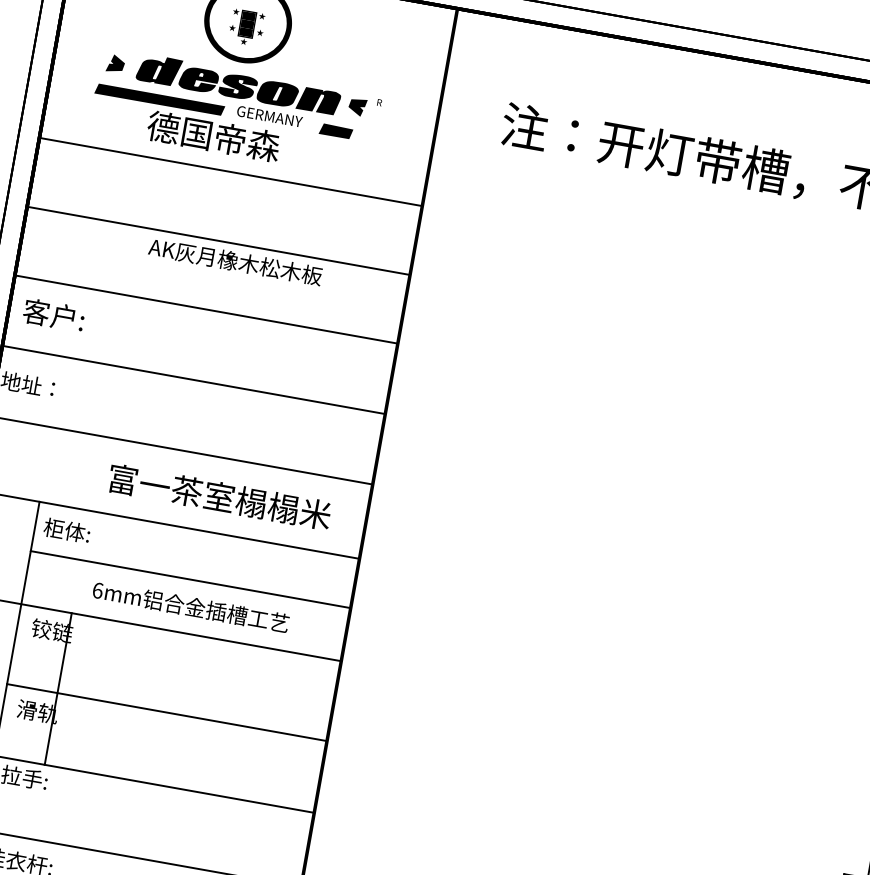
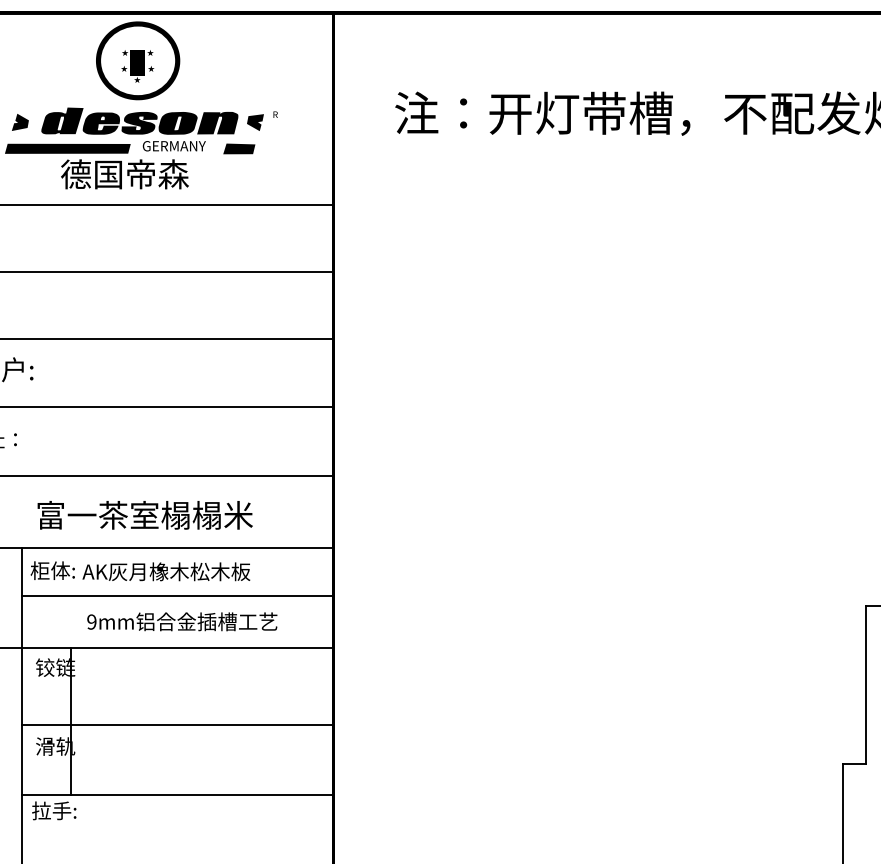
text: (235, 261) -> (166, 571), moved
text: (219, 497) -> (144, 515), moved
text: (97, 589) -> (91, 621), 6mm -> 9mm

